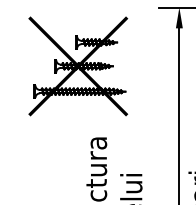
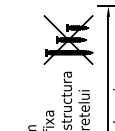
part: (78, 65) -> (68, 39), moved

